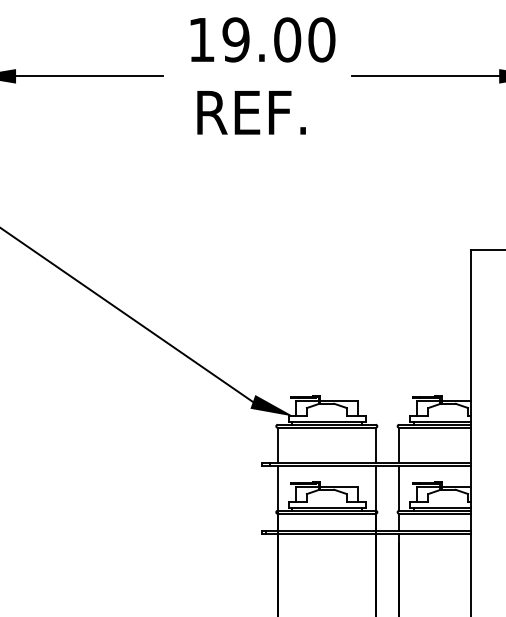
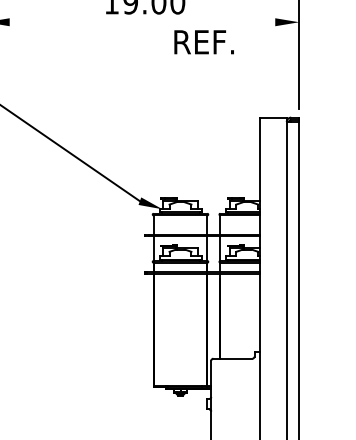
line: (88, 76) -> (49, 22), removed
line: (425, 76) -> (234, 22), removed
text: (250, 113) -> (203, 42), moved

